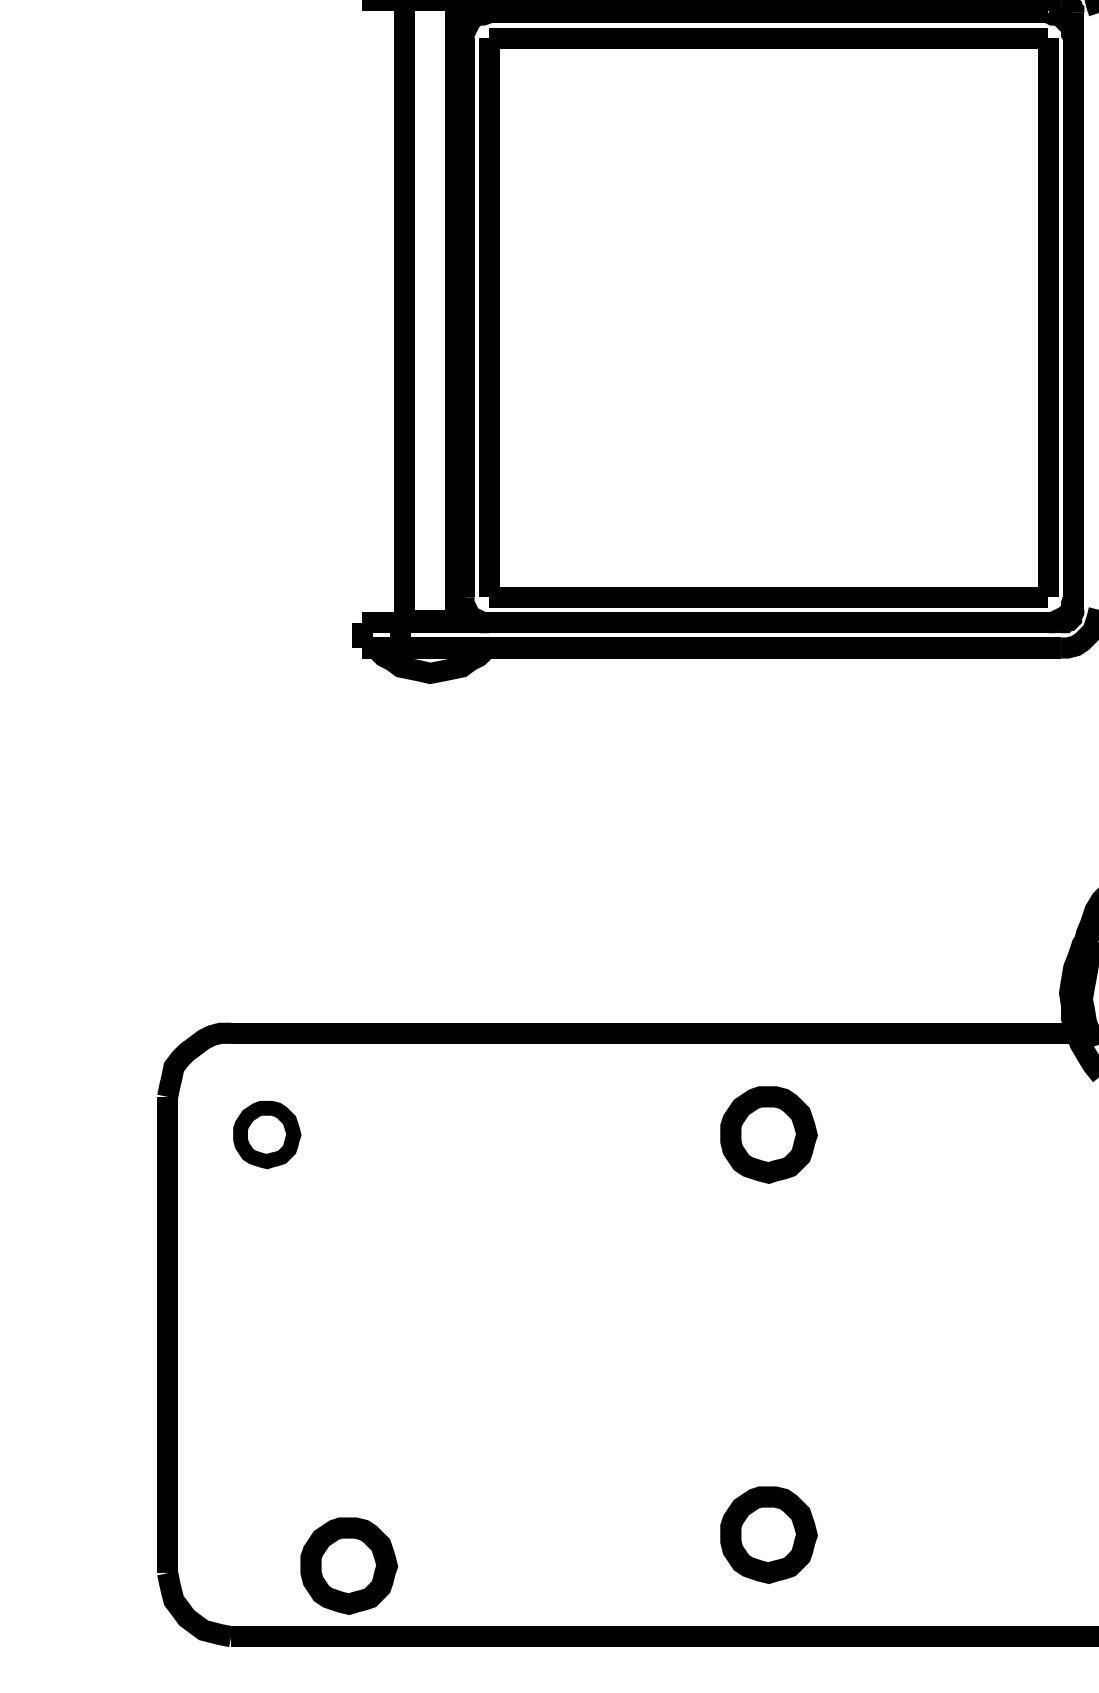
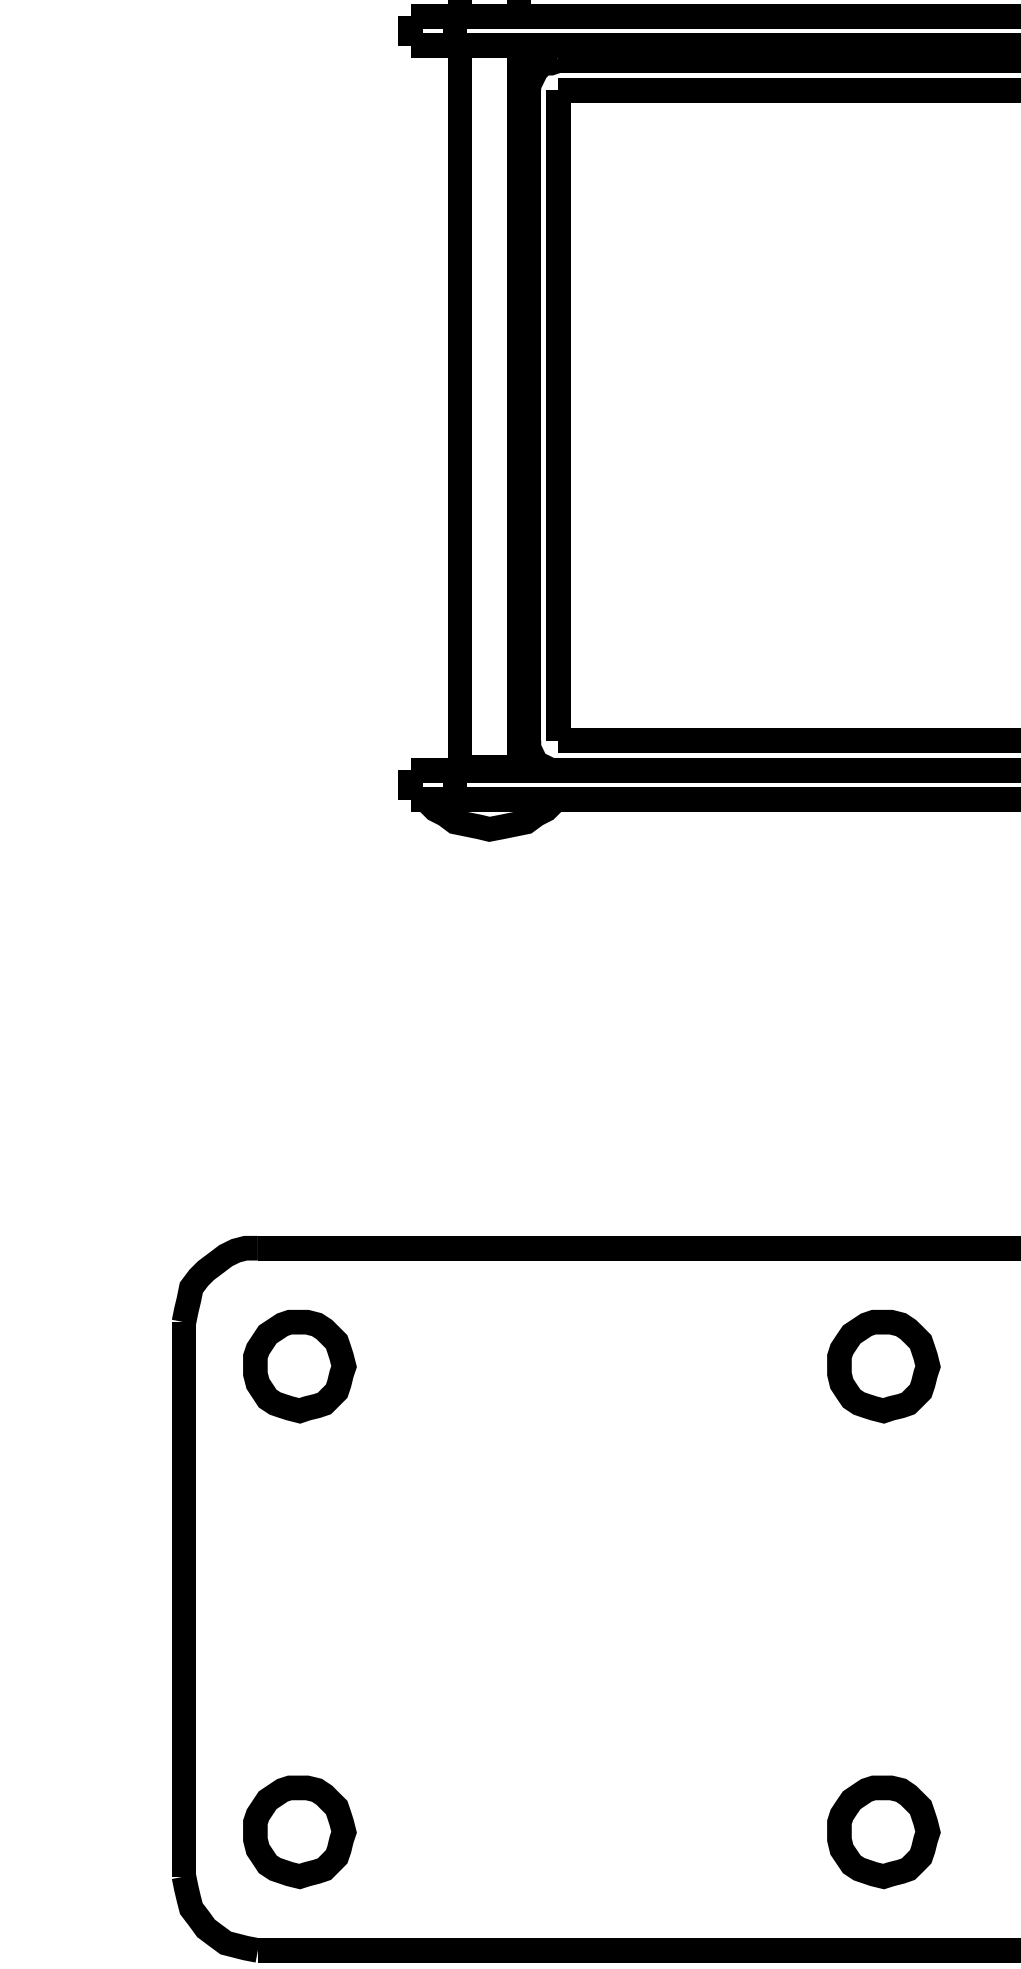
part: (267, 1134) -> (300, 1366), size x1.43
part: (349, 1565) -> (300, 1831), moved

